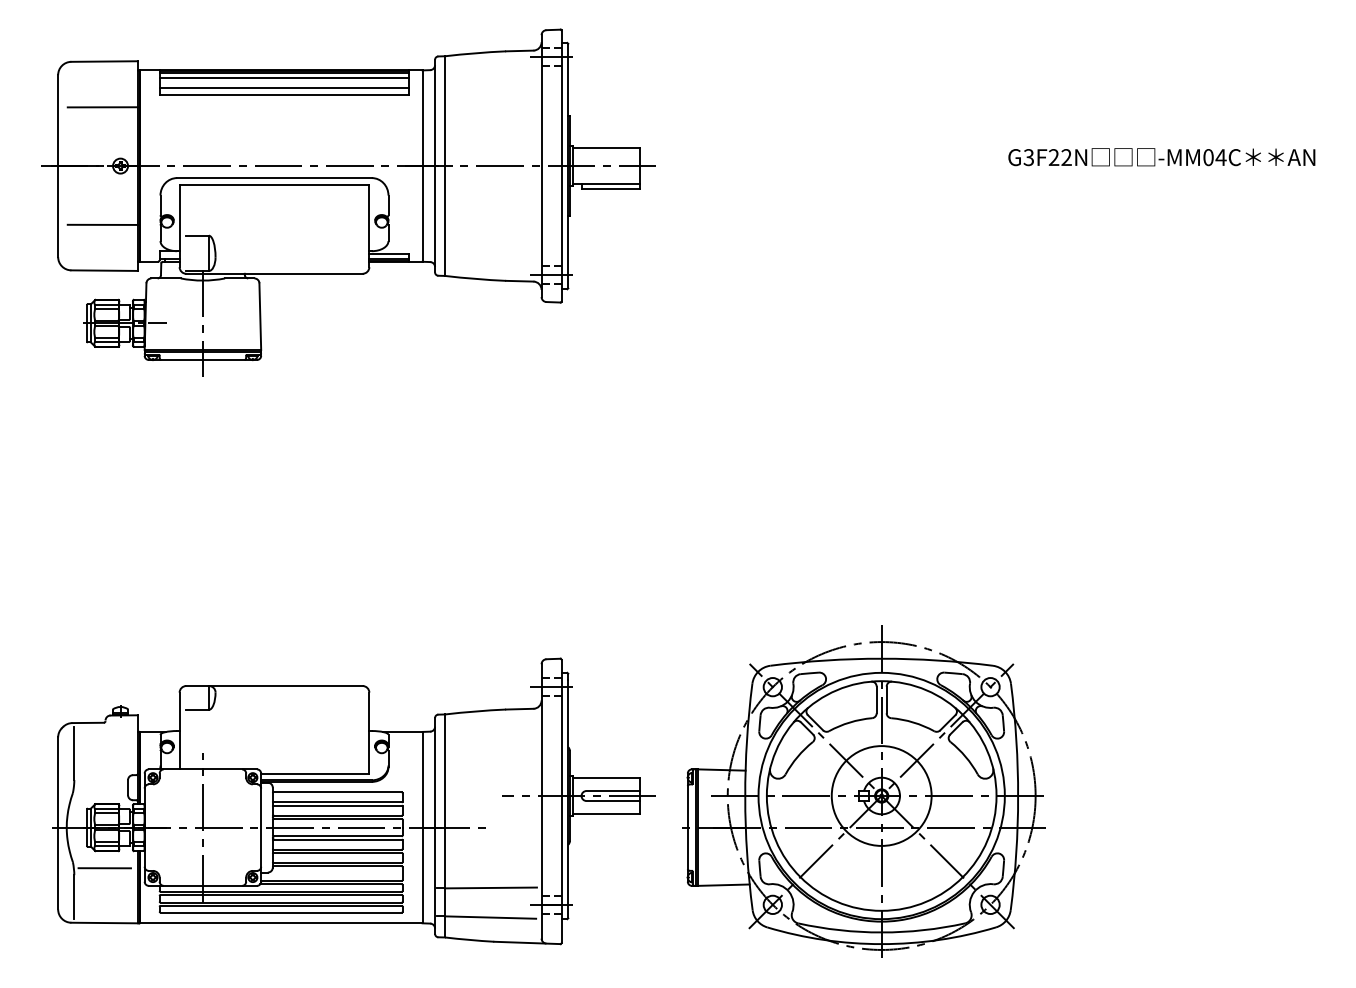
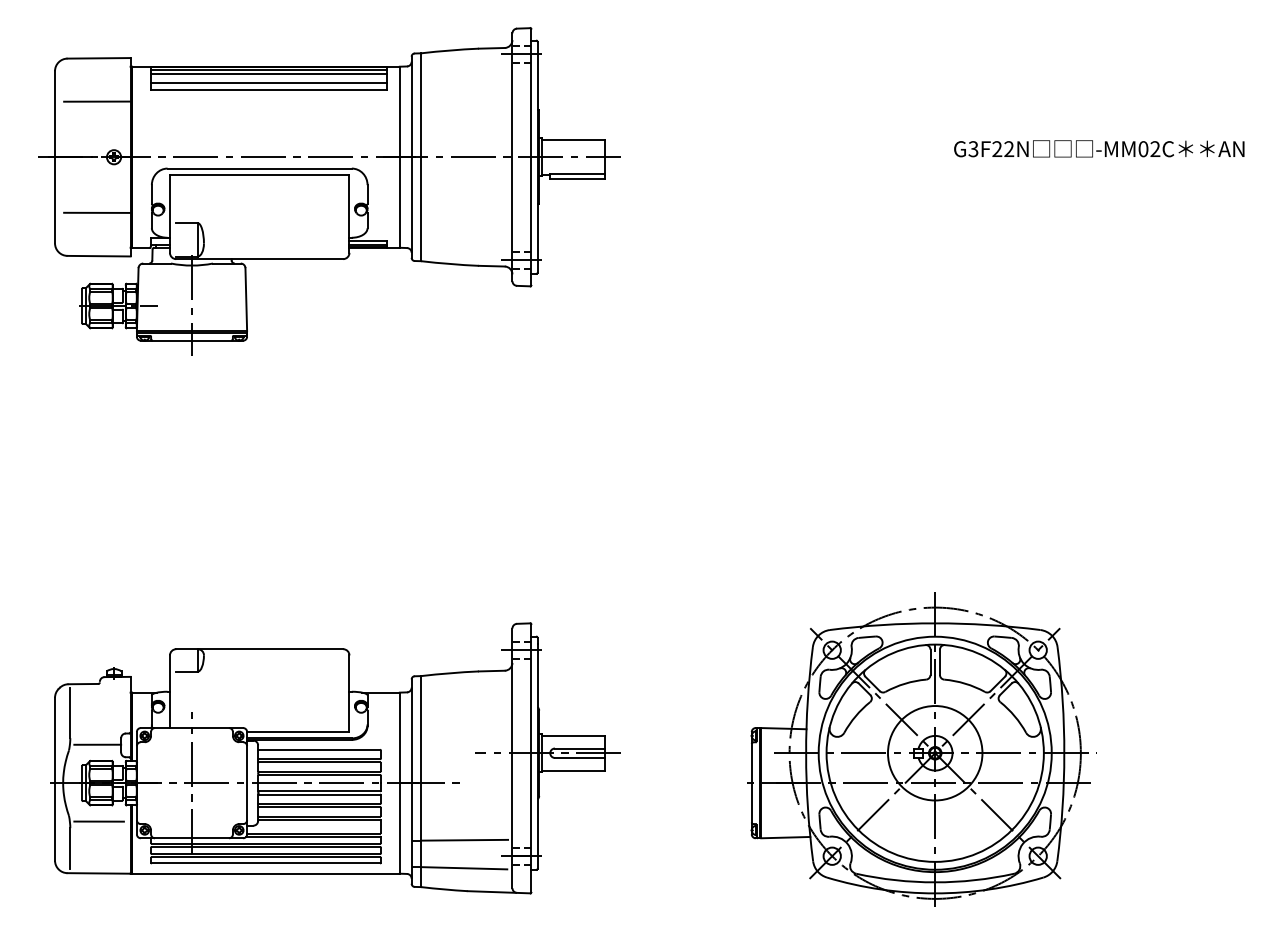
text: (1221, 156) -> (1155, 148), -MM04C -> -MM02C
line: (103, 786) -> (97, 744), added
part: (867, 792) -> (921, 749), moved

